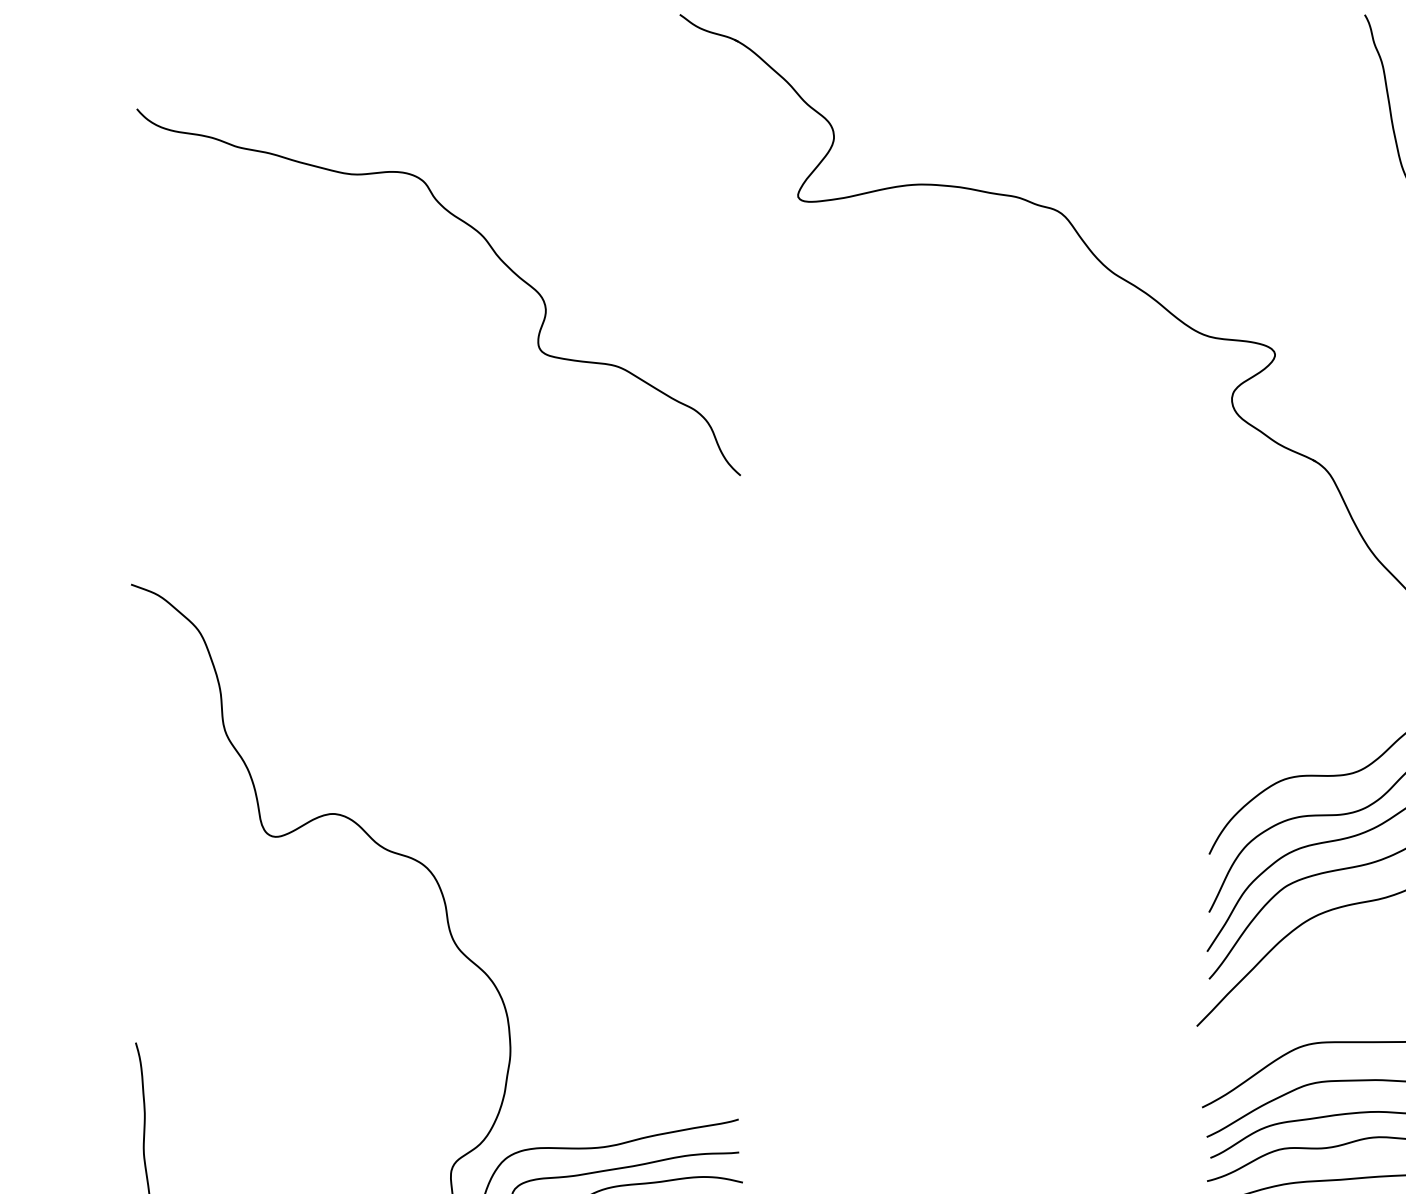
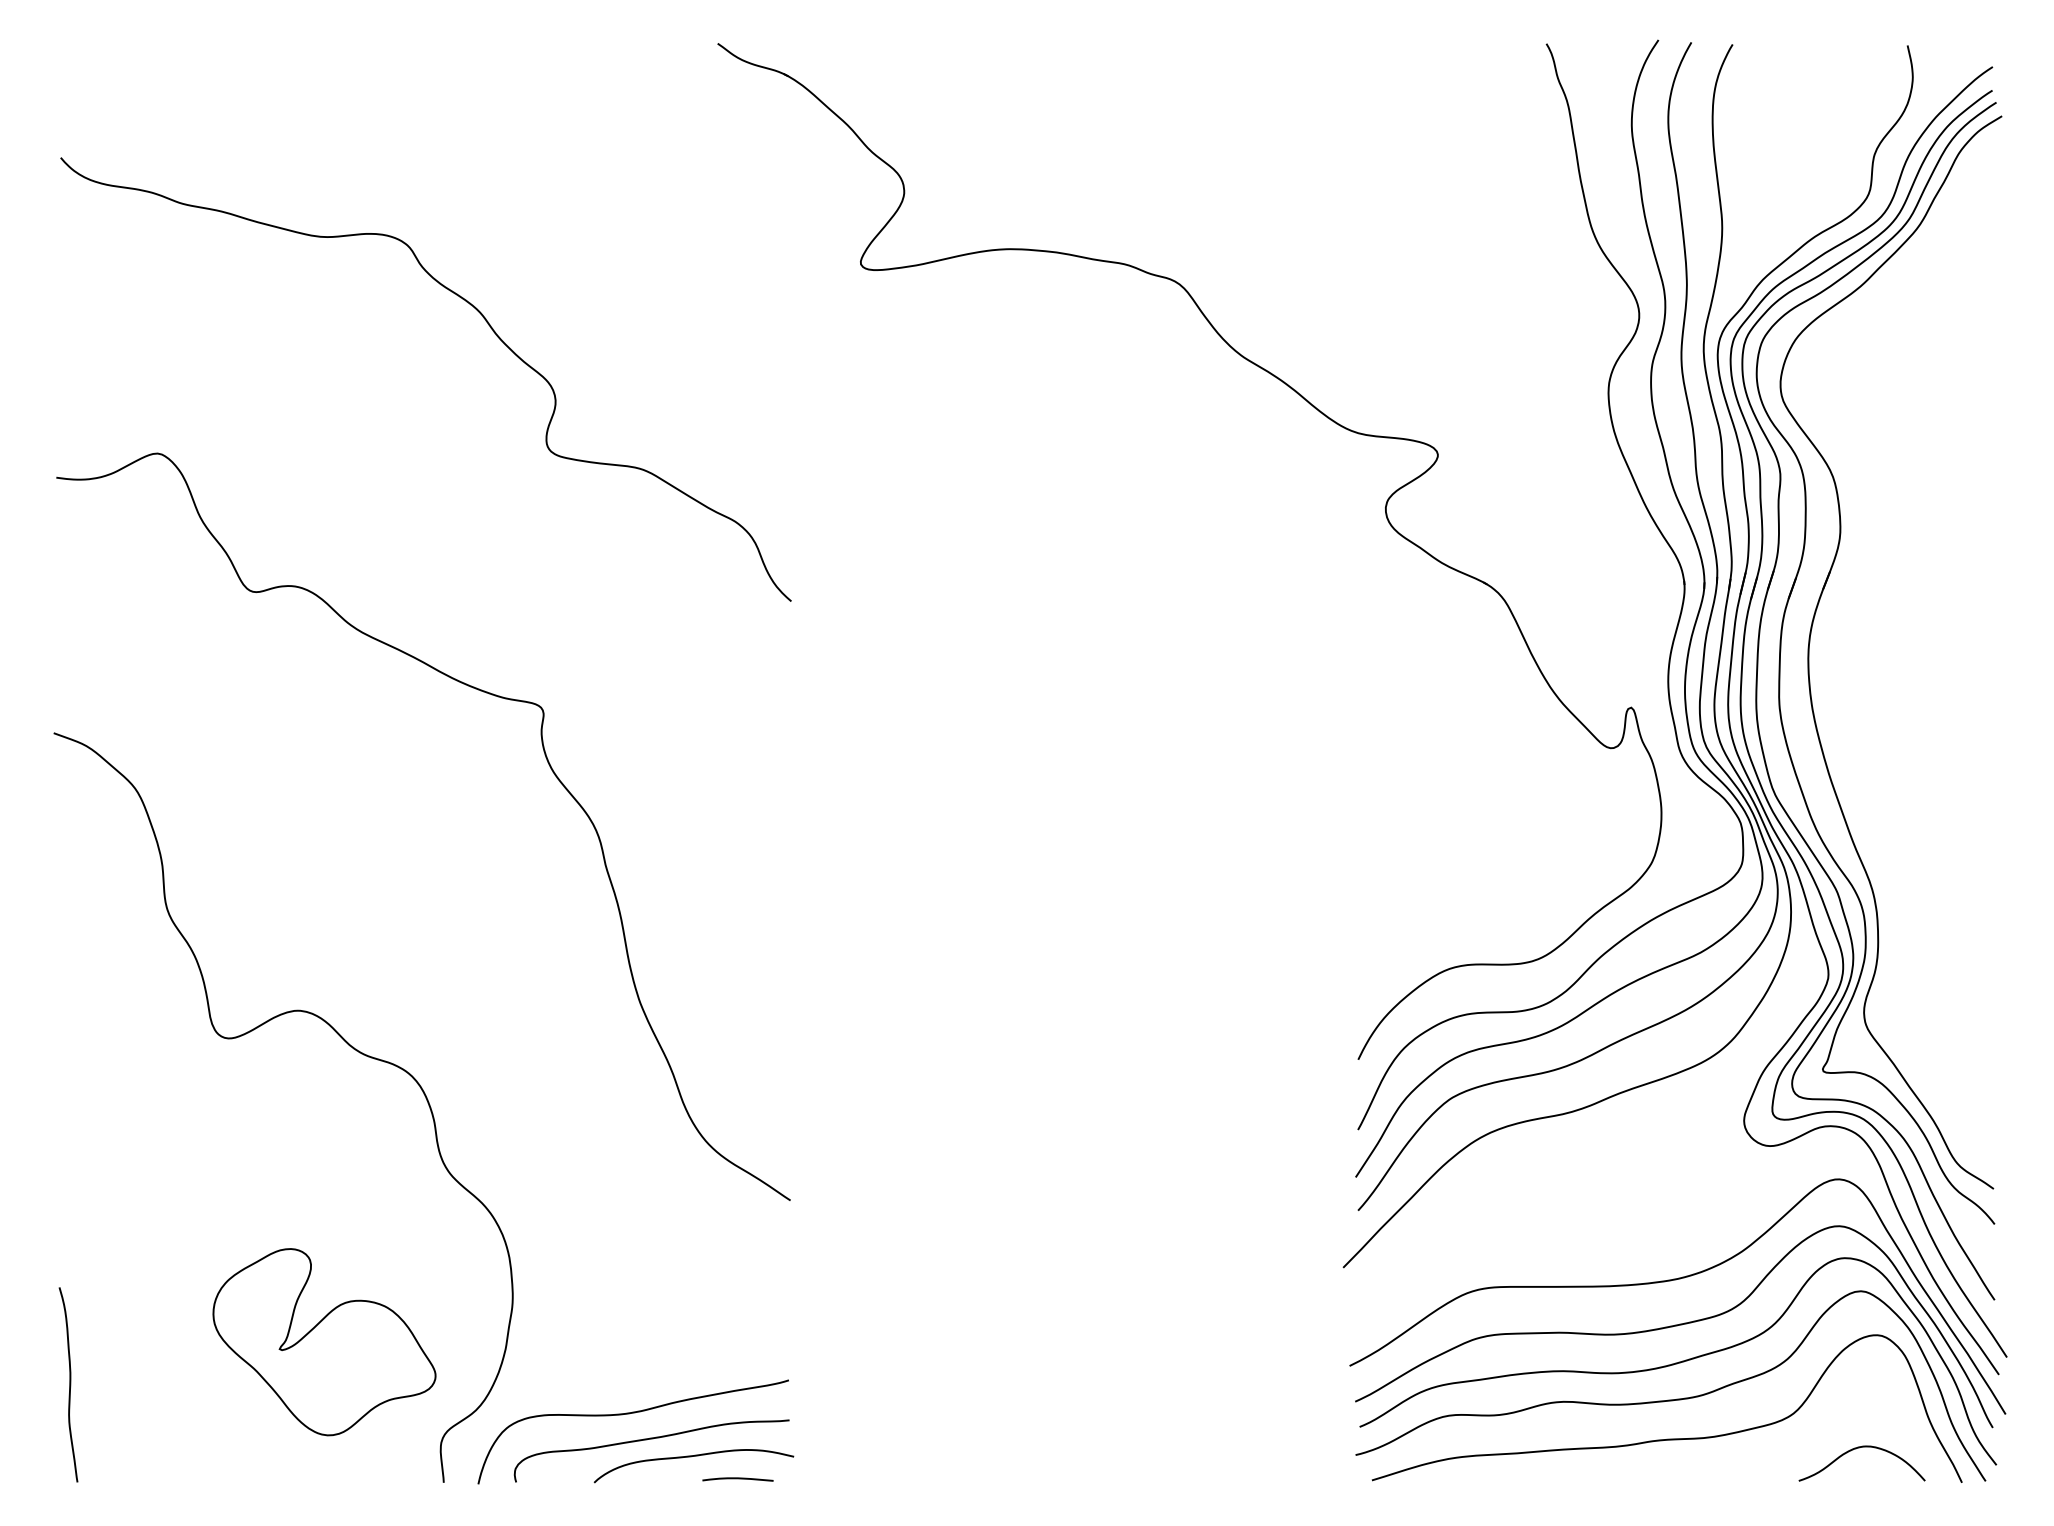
curve: (539, 610) -> (548, 764), added
part: (354, 1088) -> (324, 1342), added

